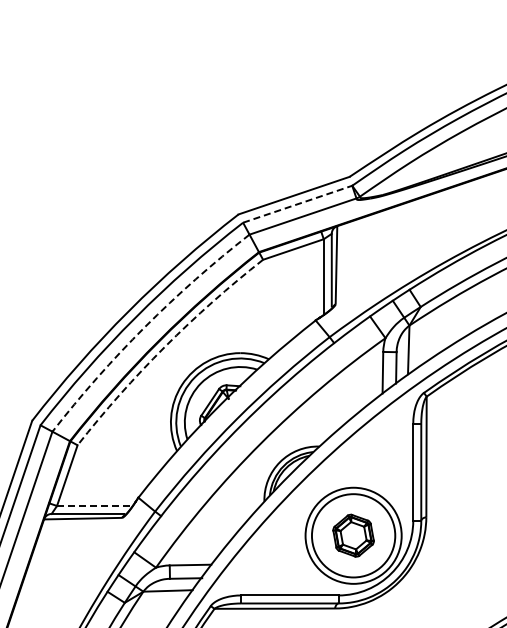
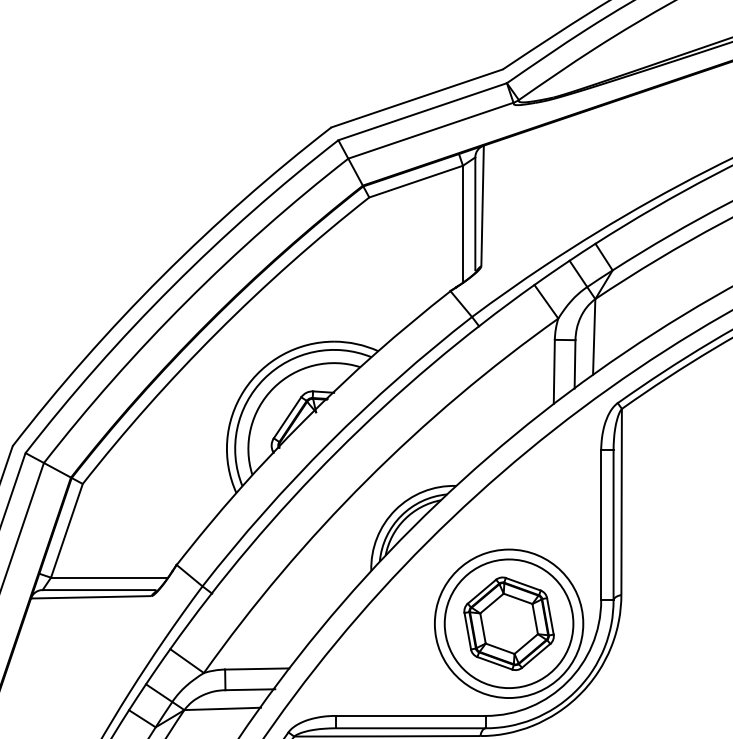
line: (297, 204) -> (422, 112), dashed -> solid
arc: (144, 327) -> (186, 302), dashed -> solid
arc: (164, 347) -> (216, 332), dashed -> solid
line: (94, 505) -> (108, 576), dashed -> solid
part: (353, 535) -> (508, 623), size x1.43

